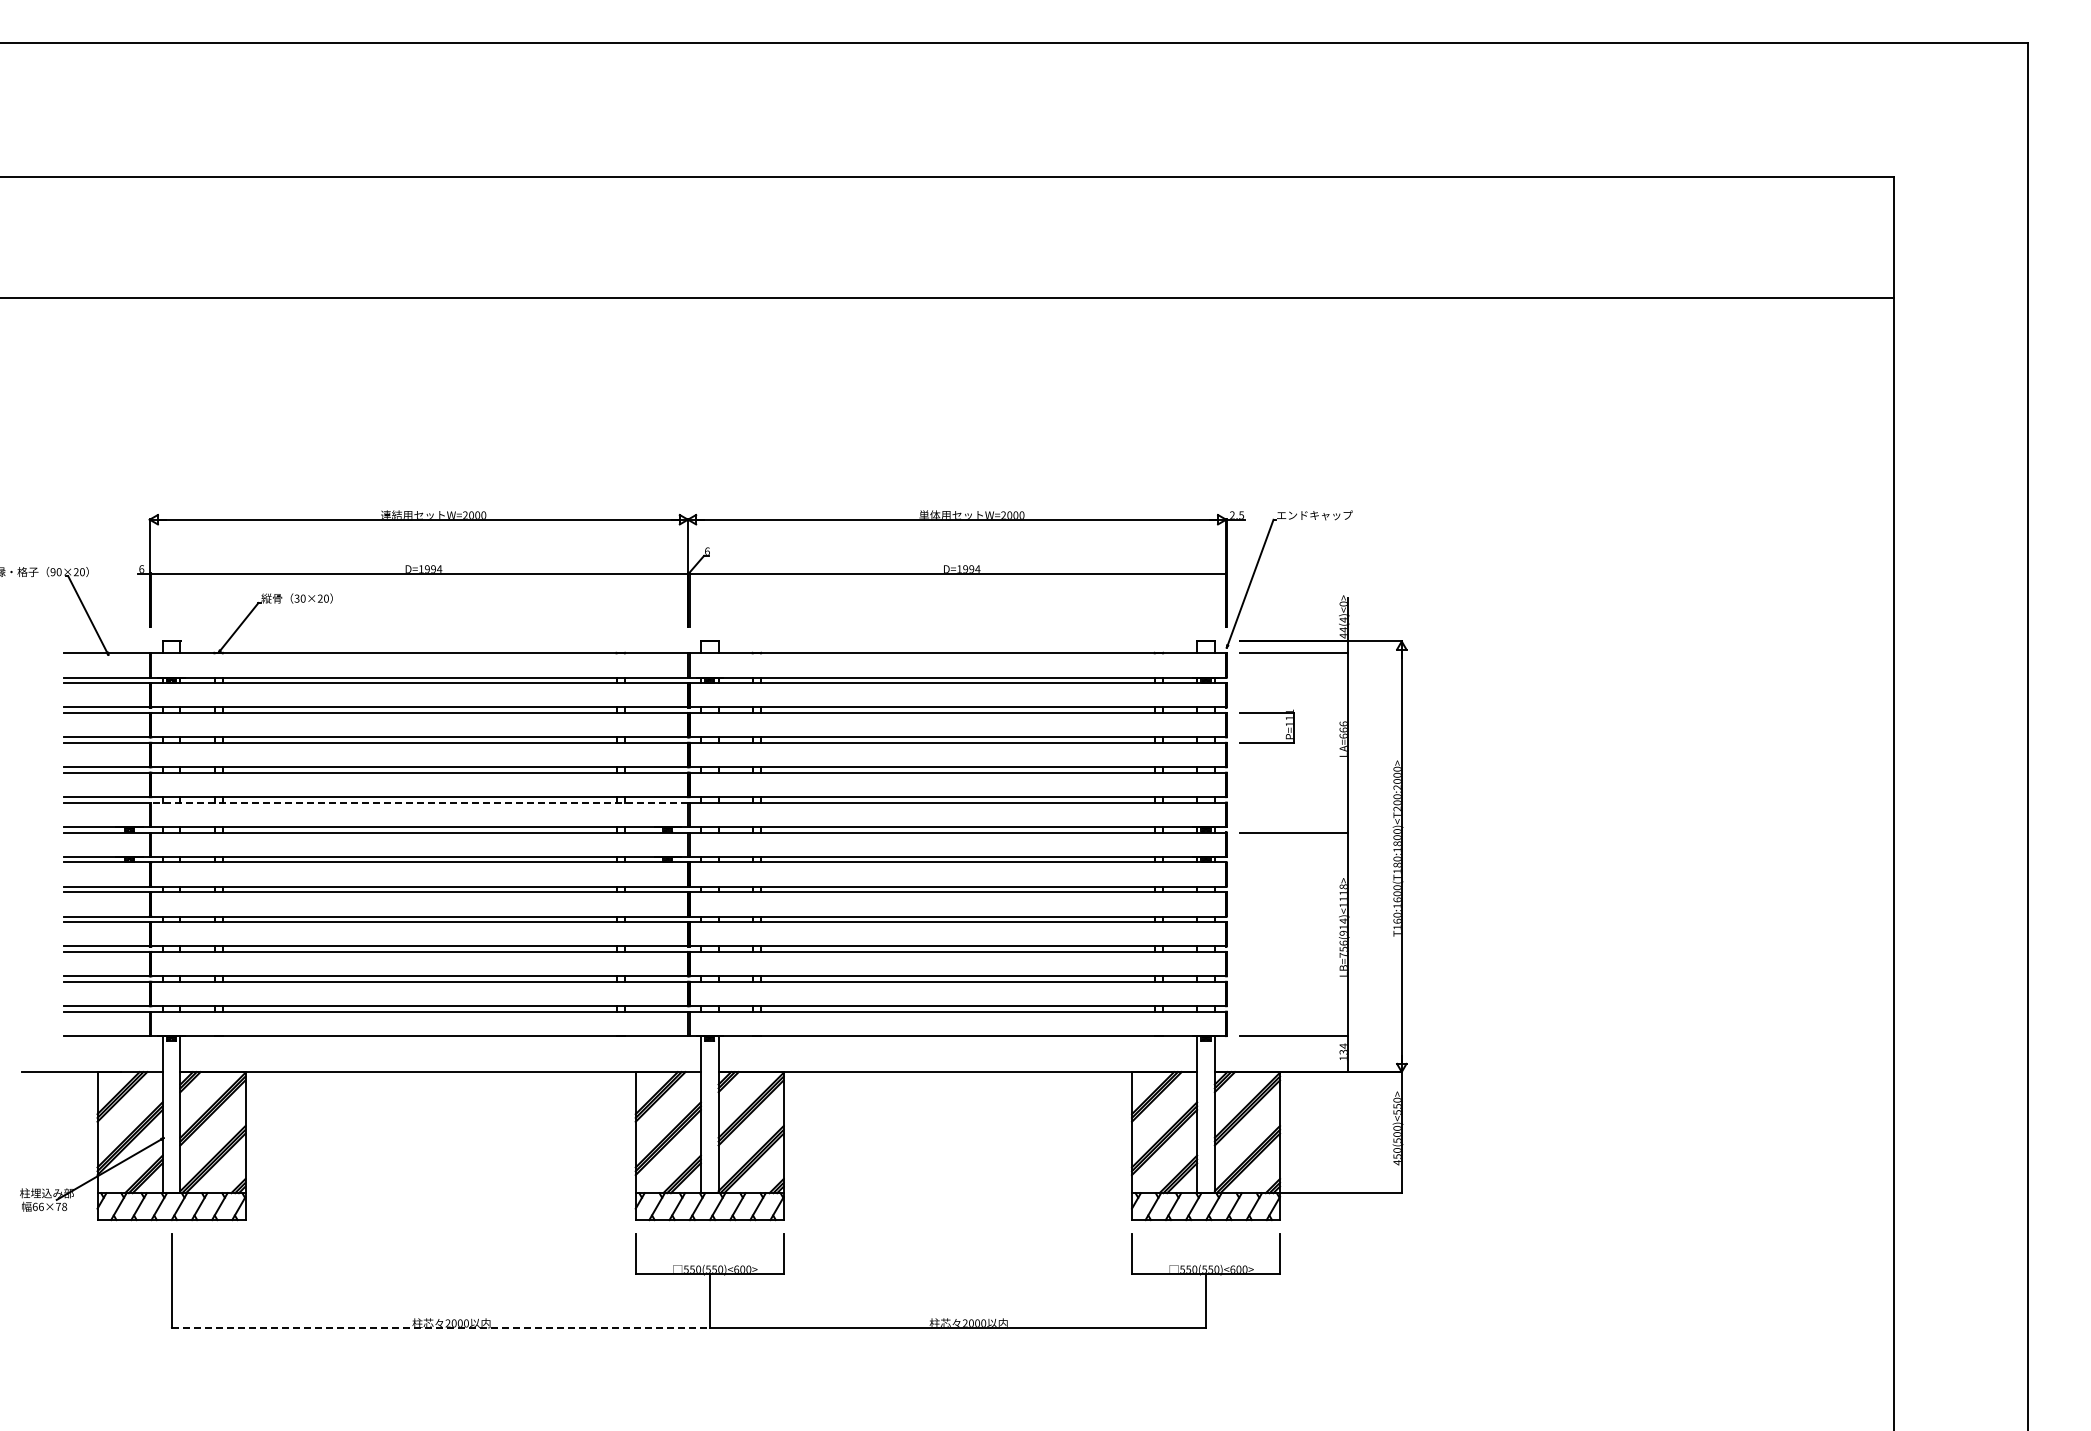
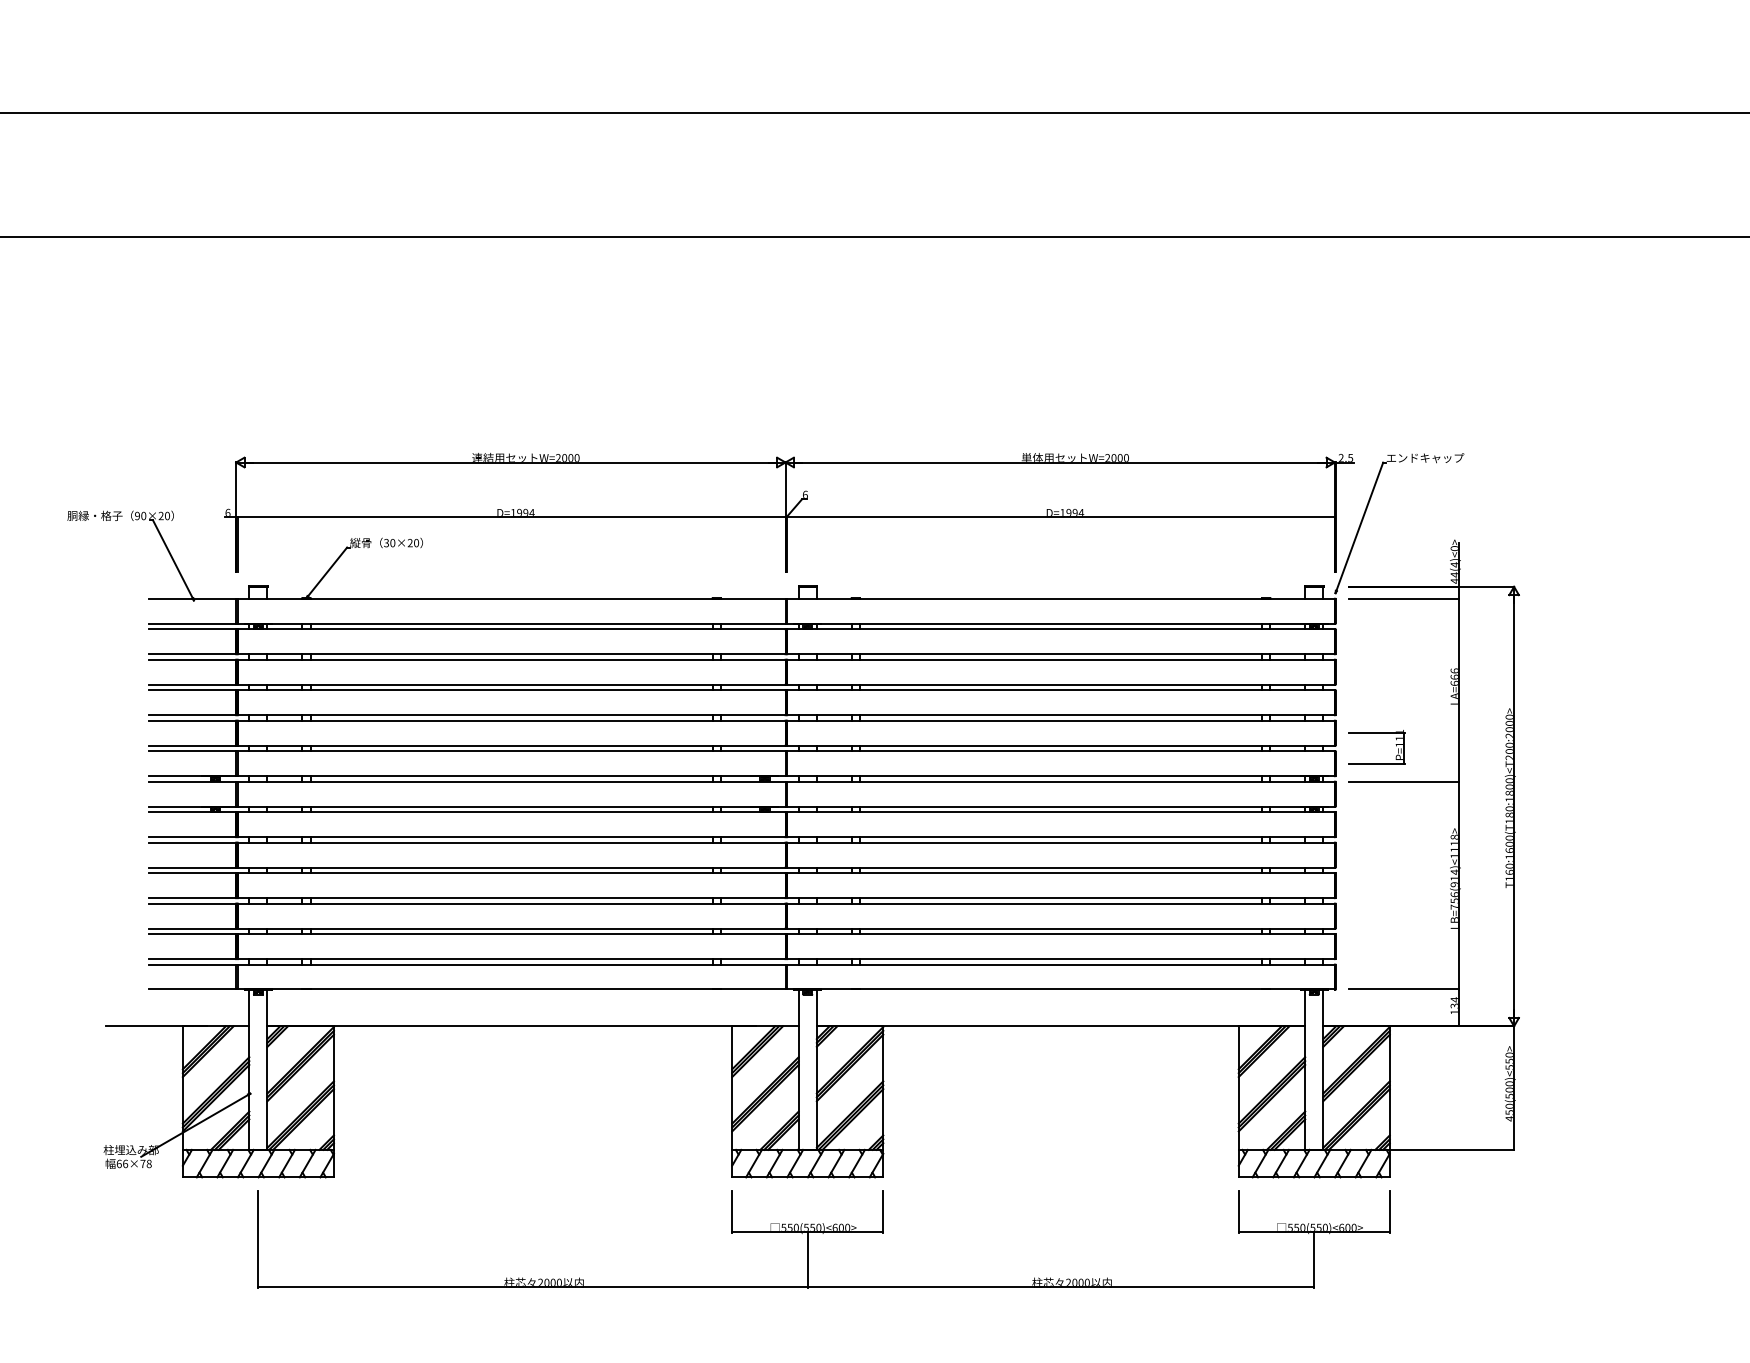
part: (1266, 713) -> (1376, 733), moved
line: (419, 802) -> (511, 751), dashed -> solid
line: (441, 1327) -> (533, 1287), dashed -> solid

